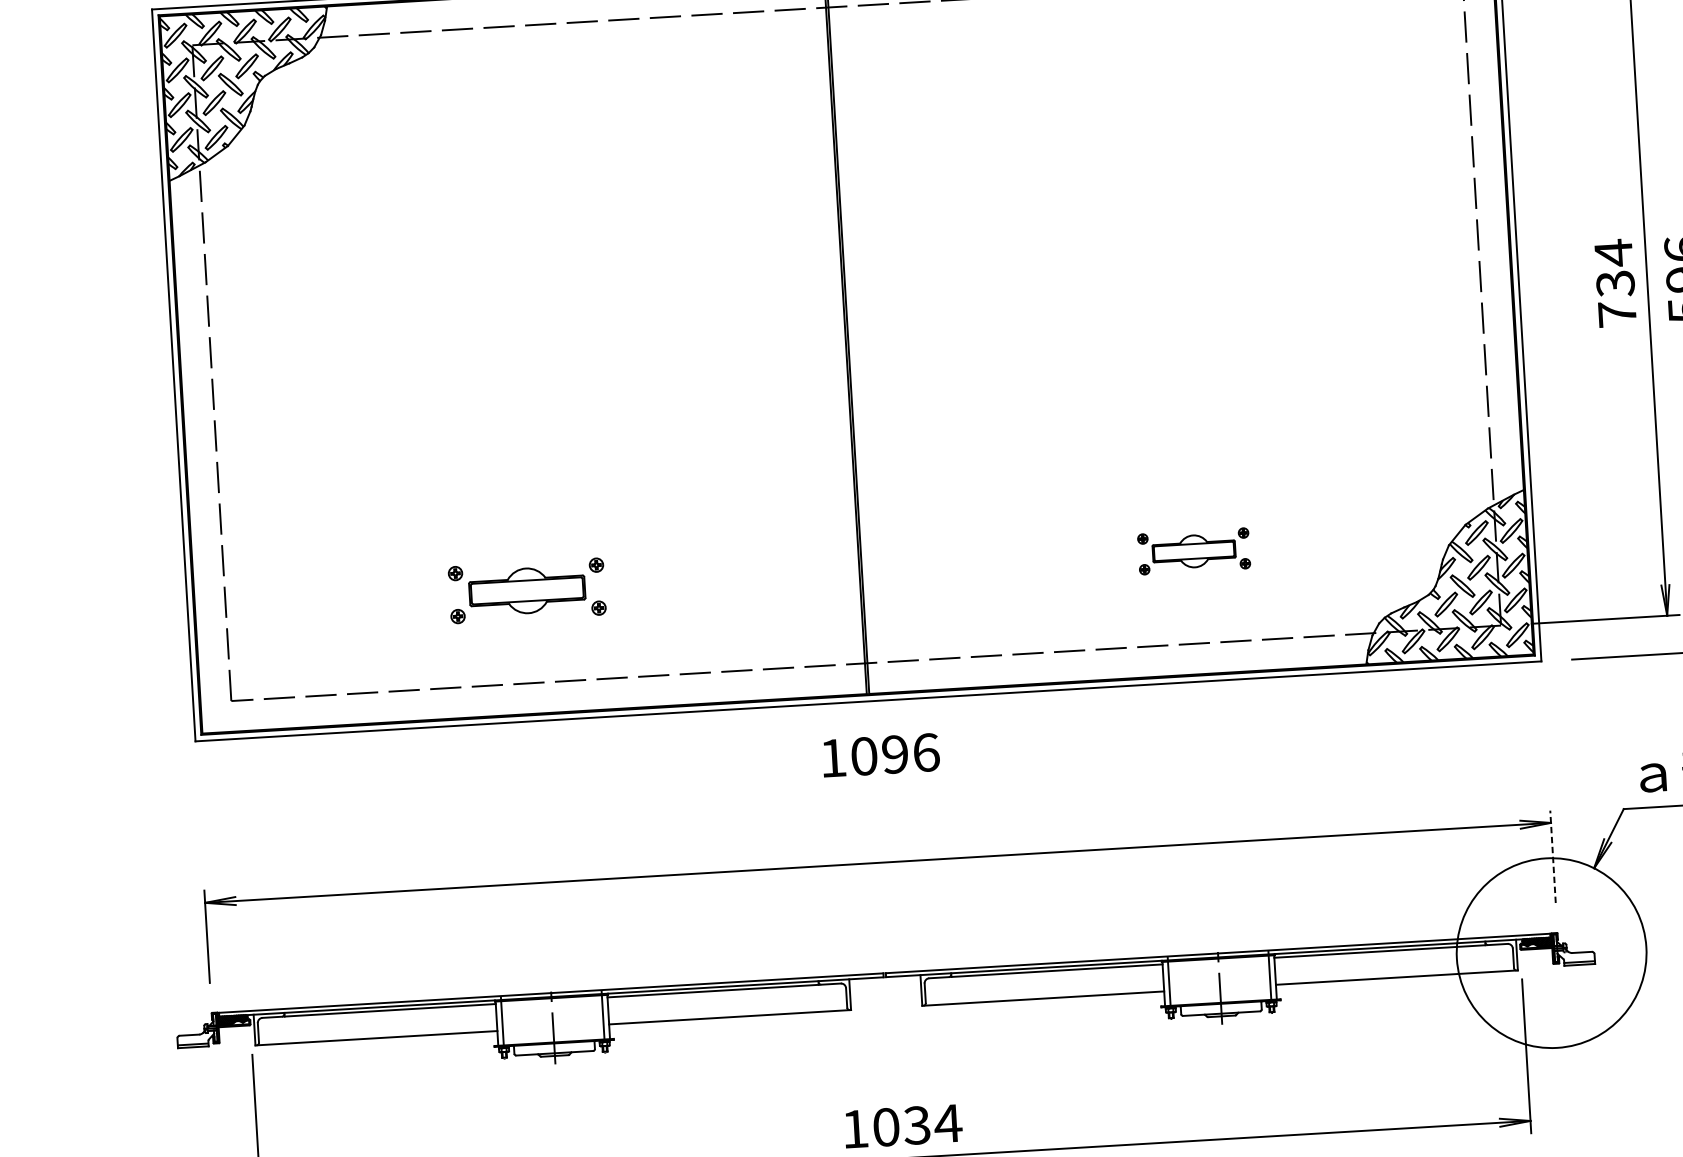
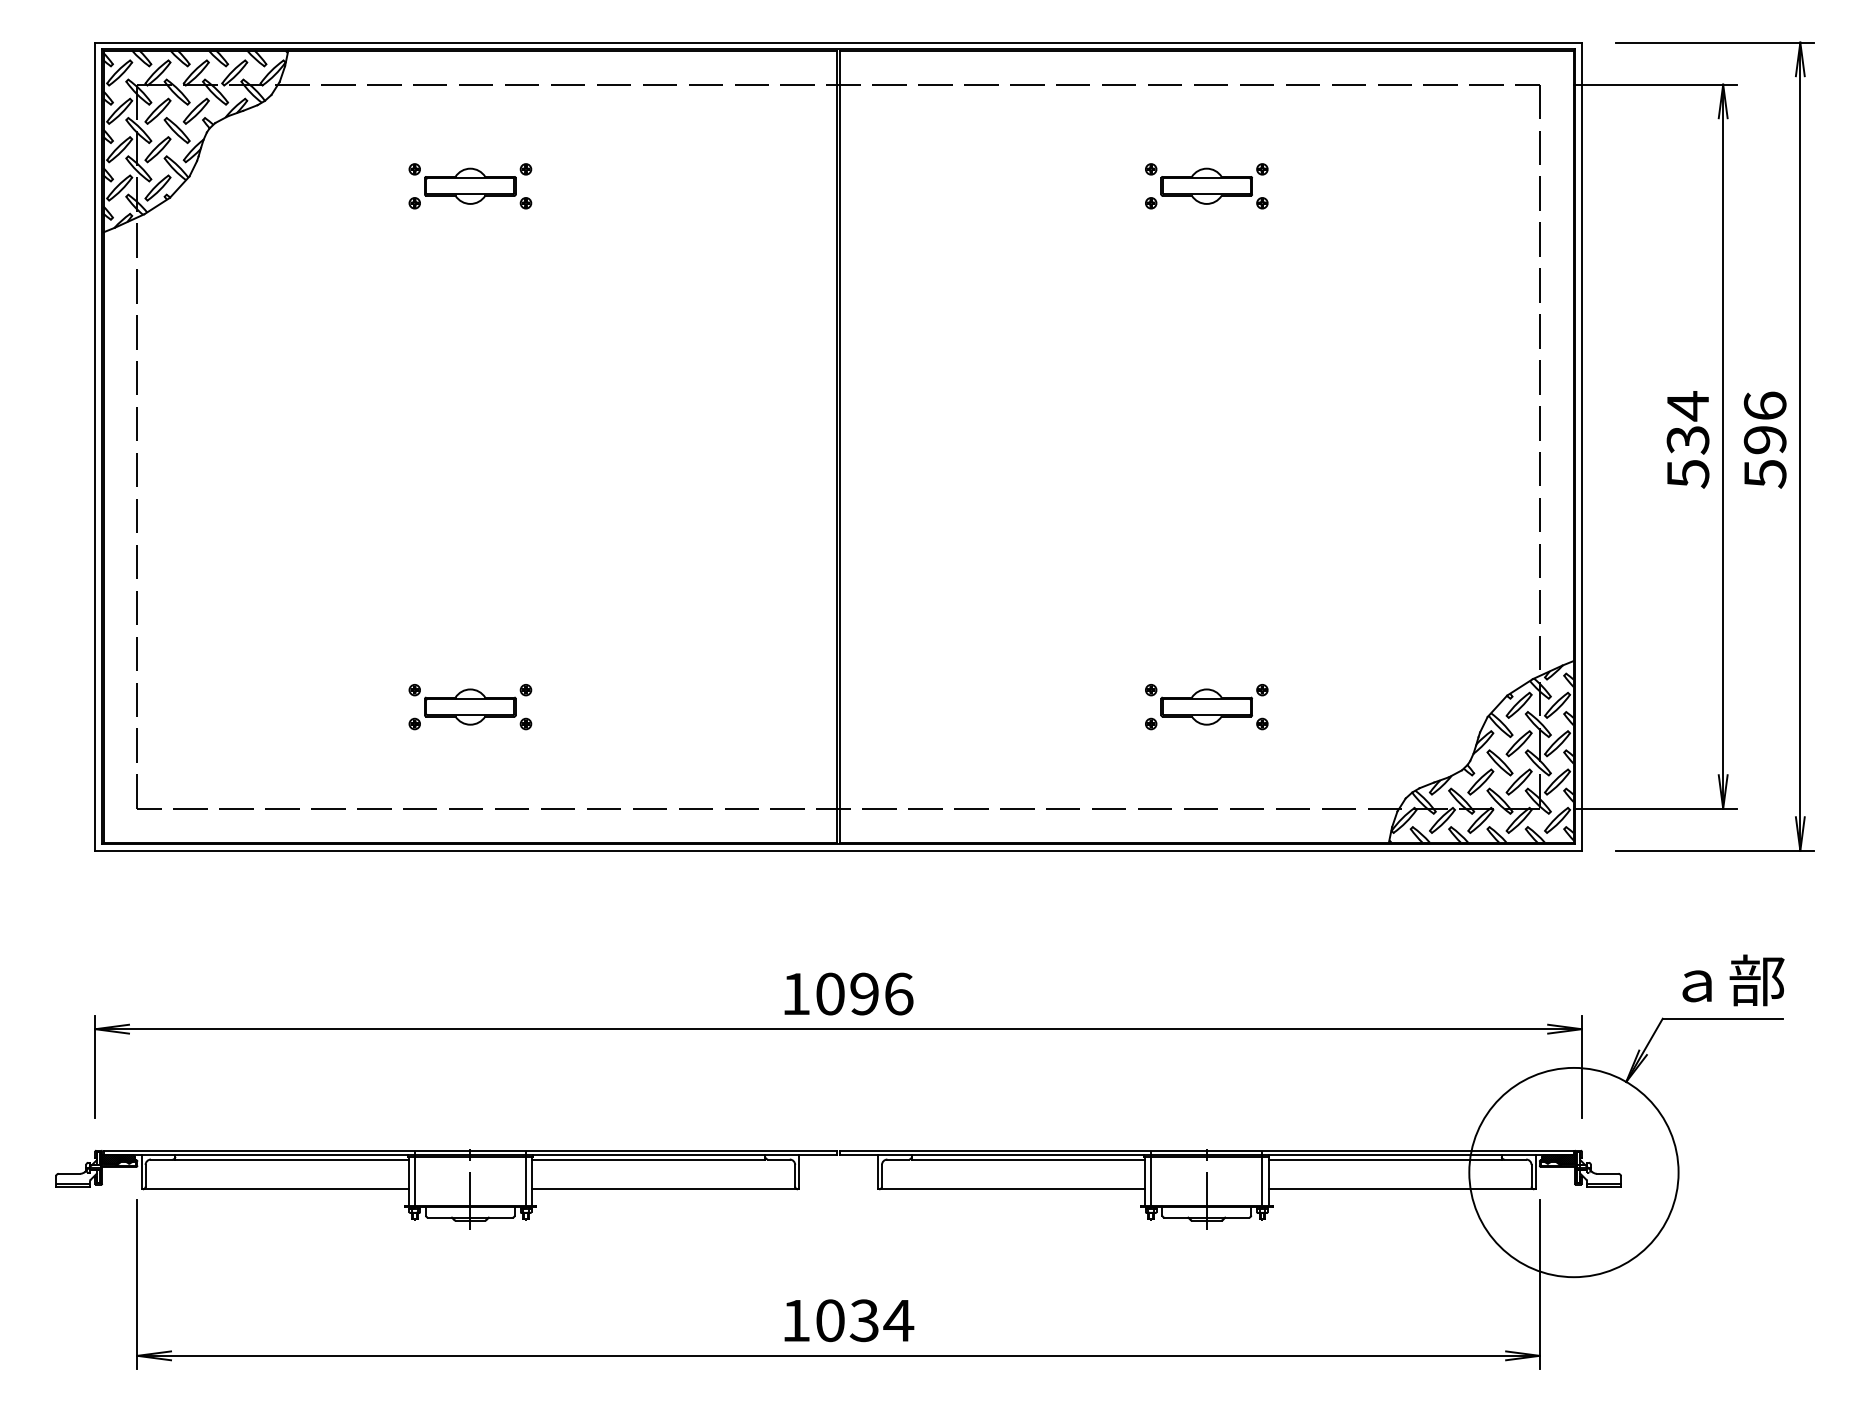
part: (1165, 80) -> (1206, 186), added
part: (499, 119) -> (470, 186), added
text: (1617, 313) -> (1688, 473), 734 -> 534
part: (527, 591) -> (470, 707), size x0.71
text: (880, 754) -> (848, 993), moved
line: (1552, 856) -> (1581, 1066), dashed -> solid

